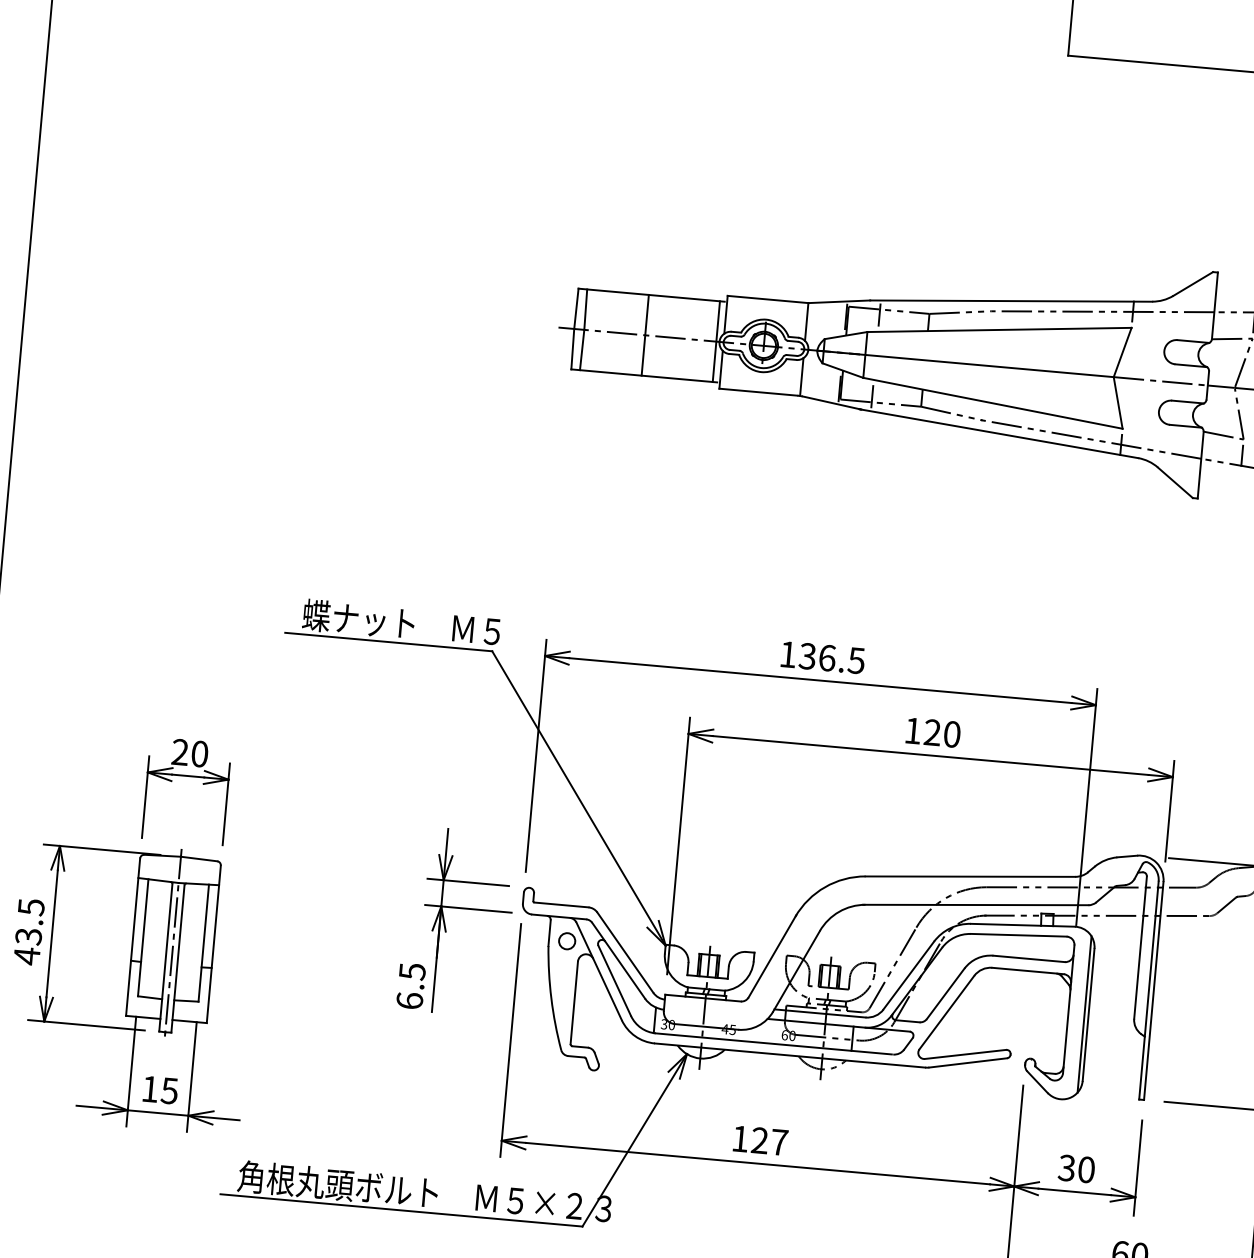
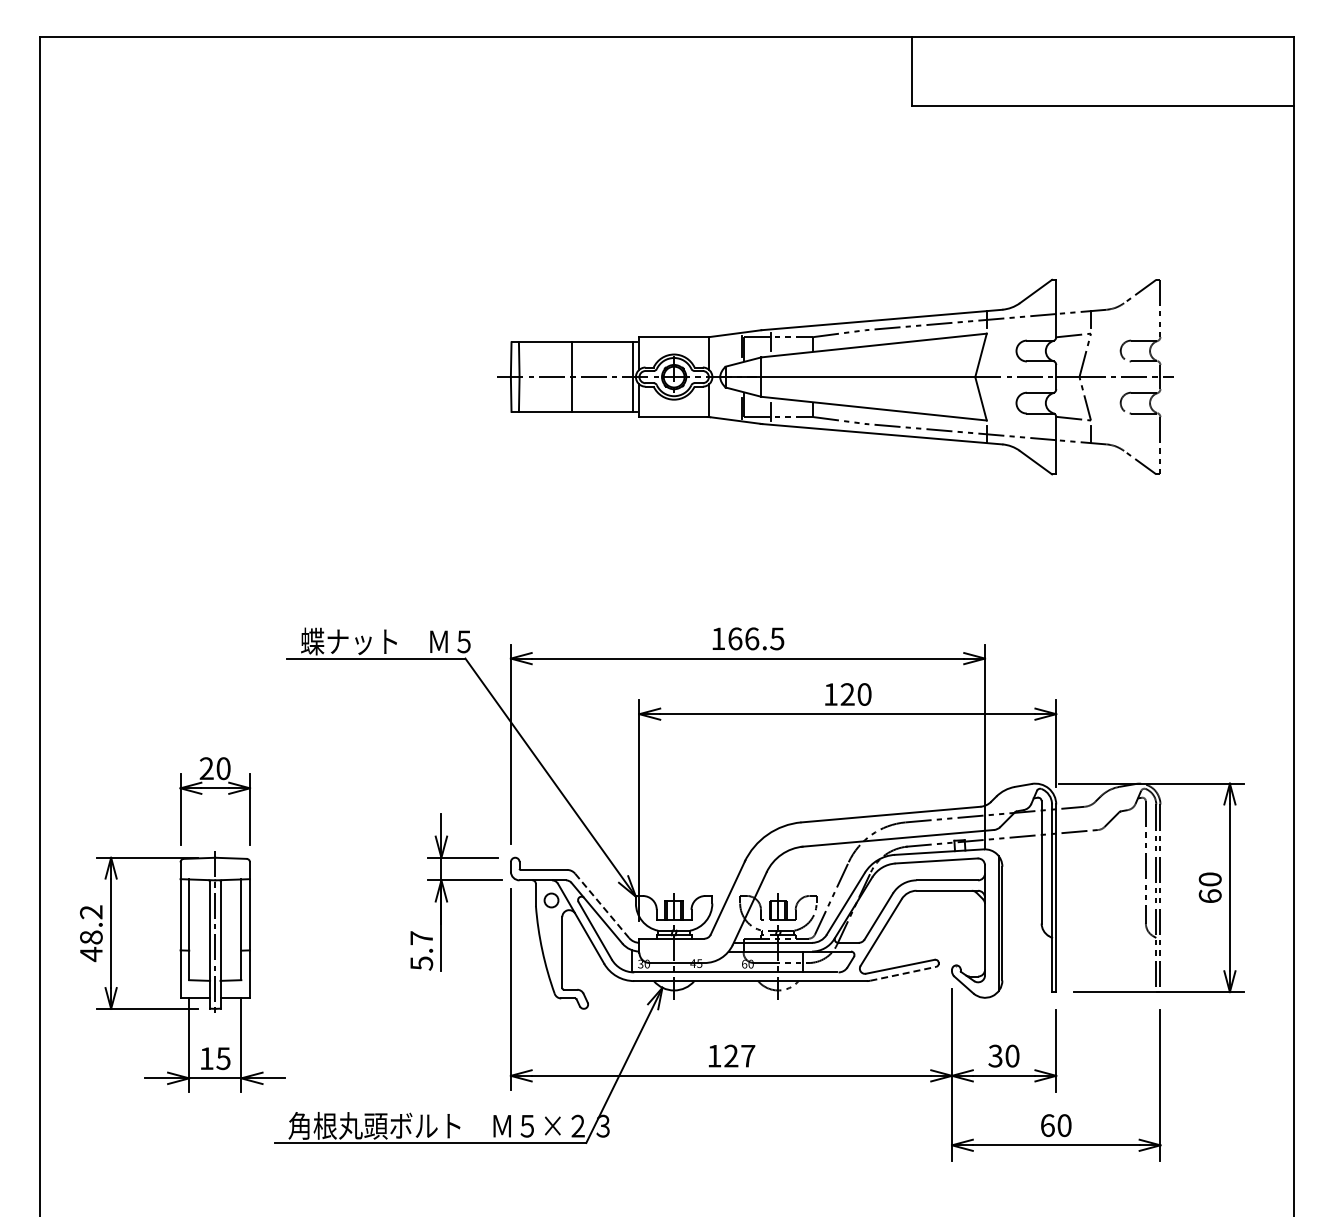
text: (808, 655) -> (735, 638), 136.5 -> 166.5
text: (30, 921) -> (91, 924), 43.5 -> 48.2
line: (625, 952) -> (602, 905), solid -> dashed
text: (410, 985) -> (421, 950), 6.5 -> 5.7
line: (968, 1062) -> (903, 973), solid -> dashed

